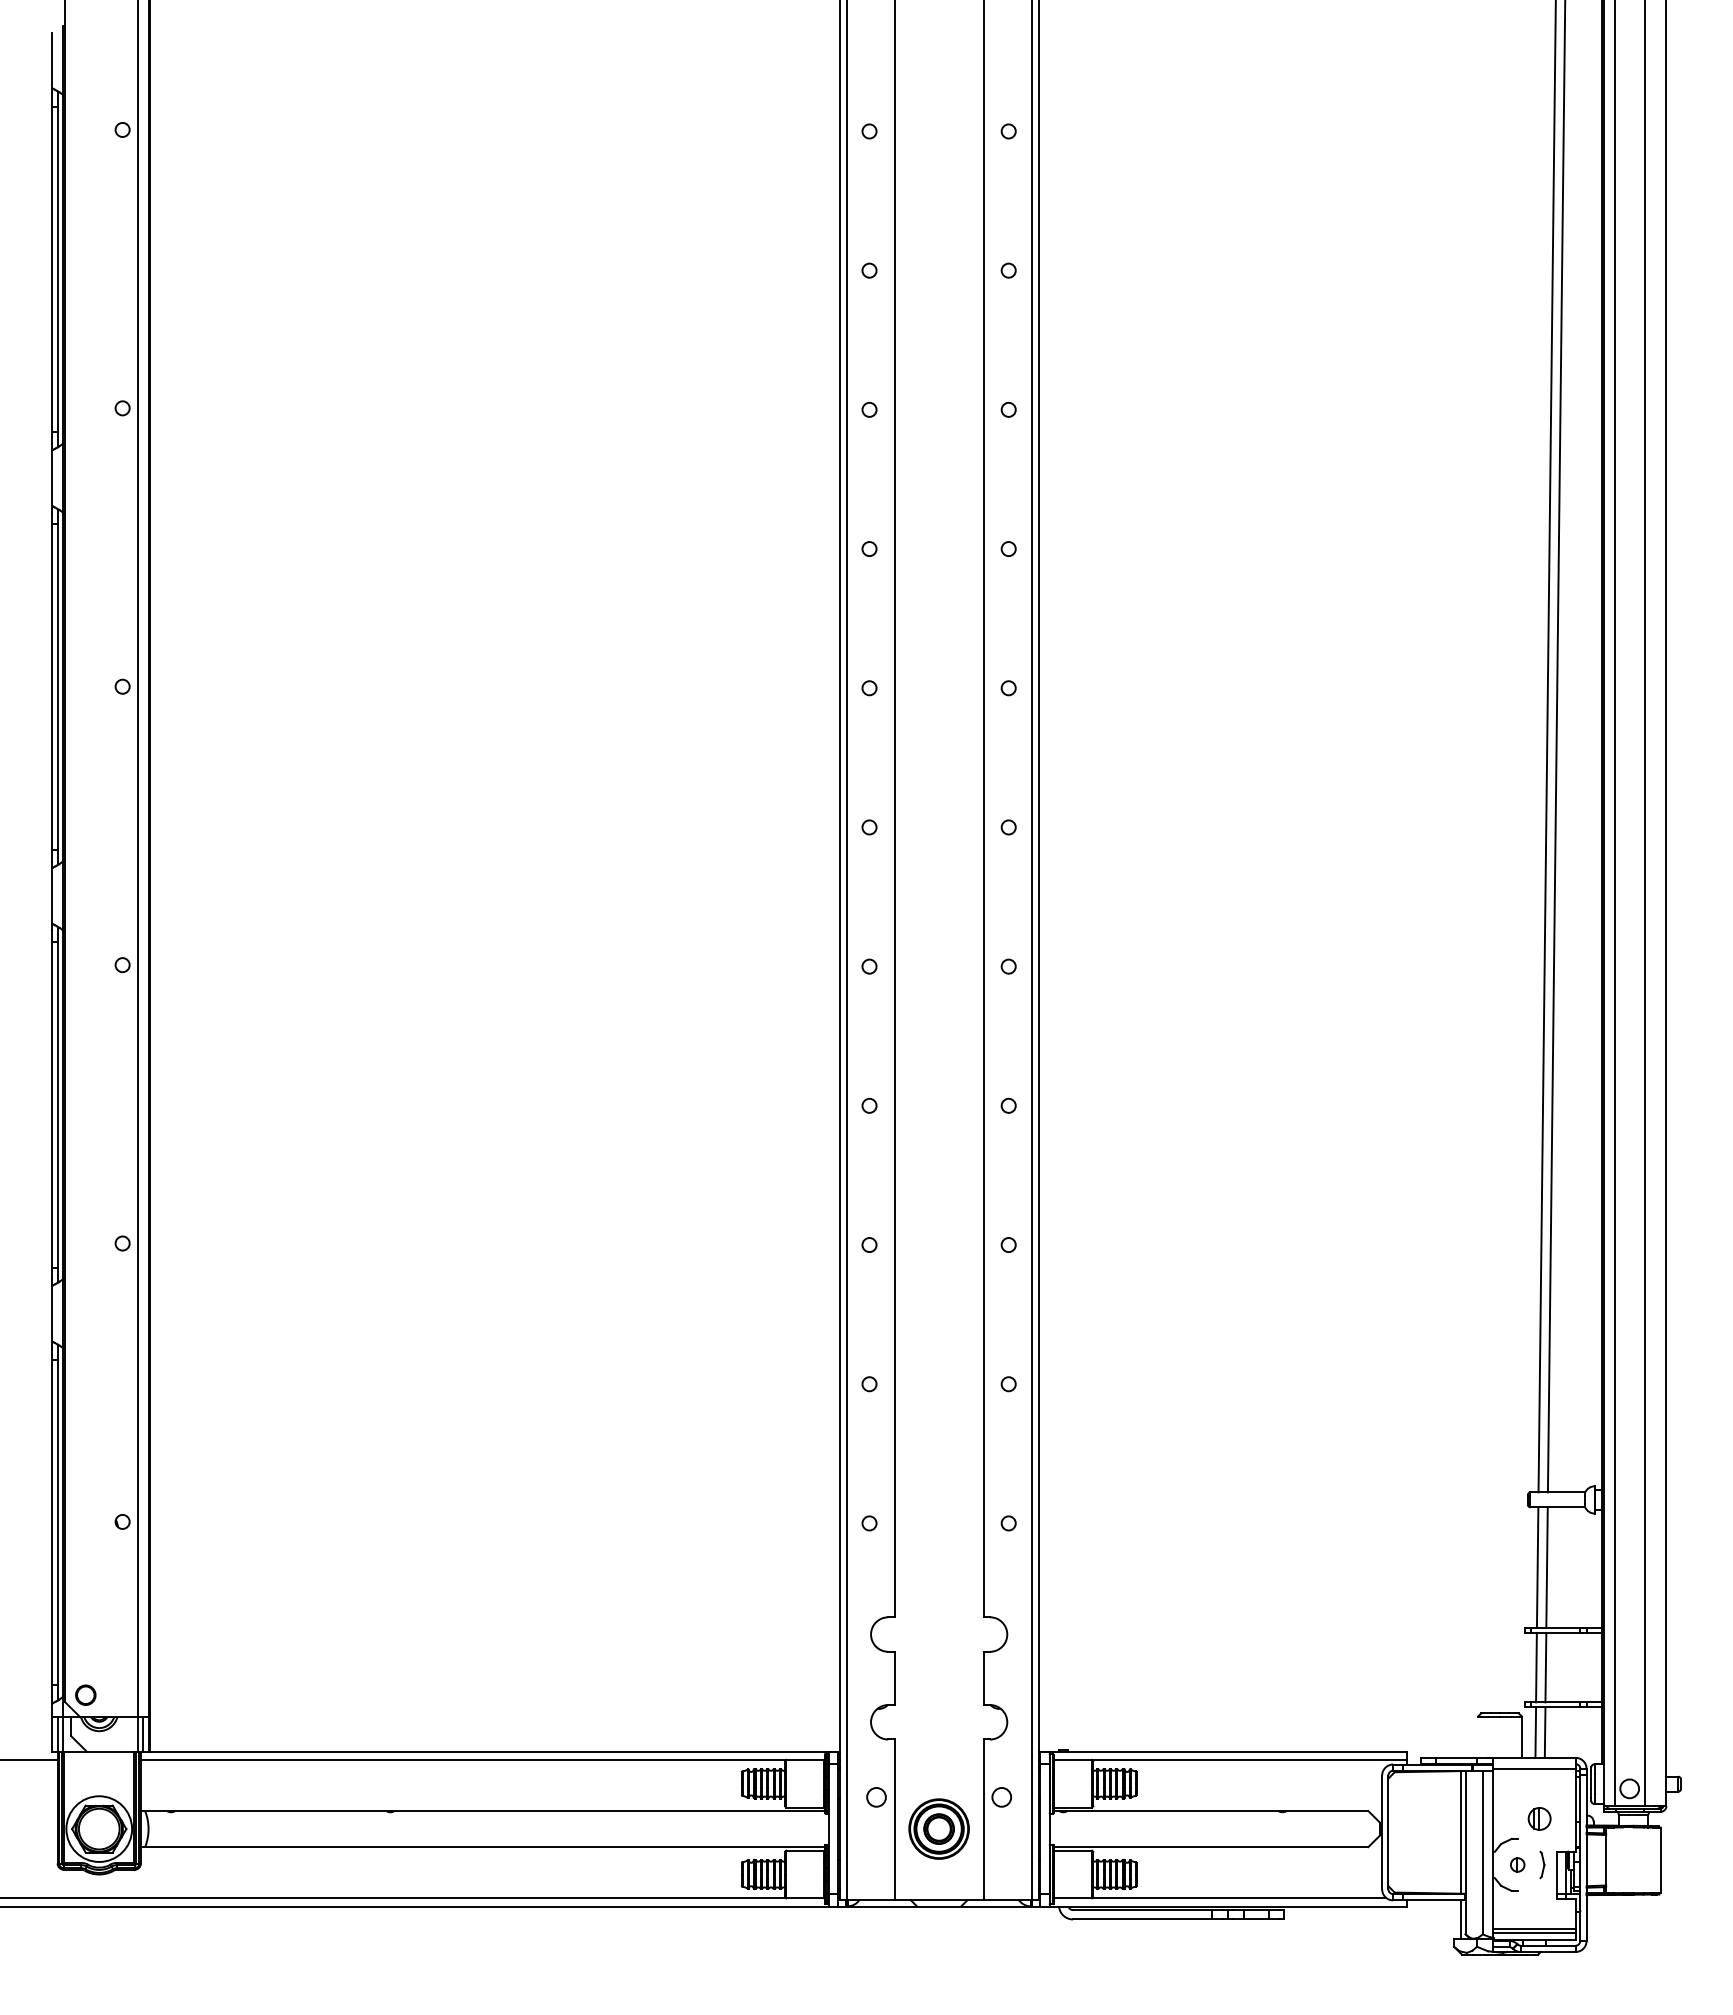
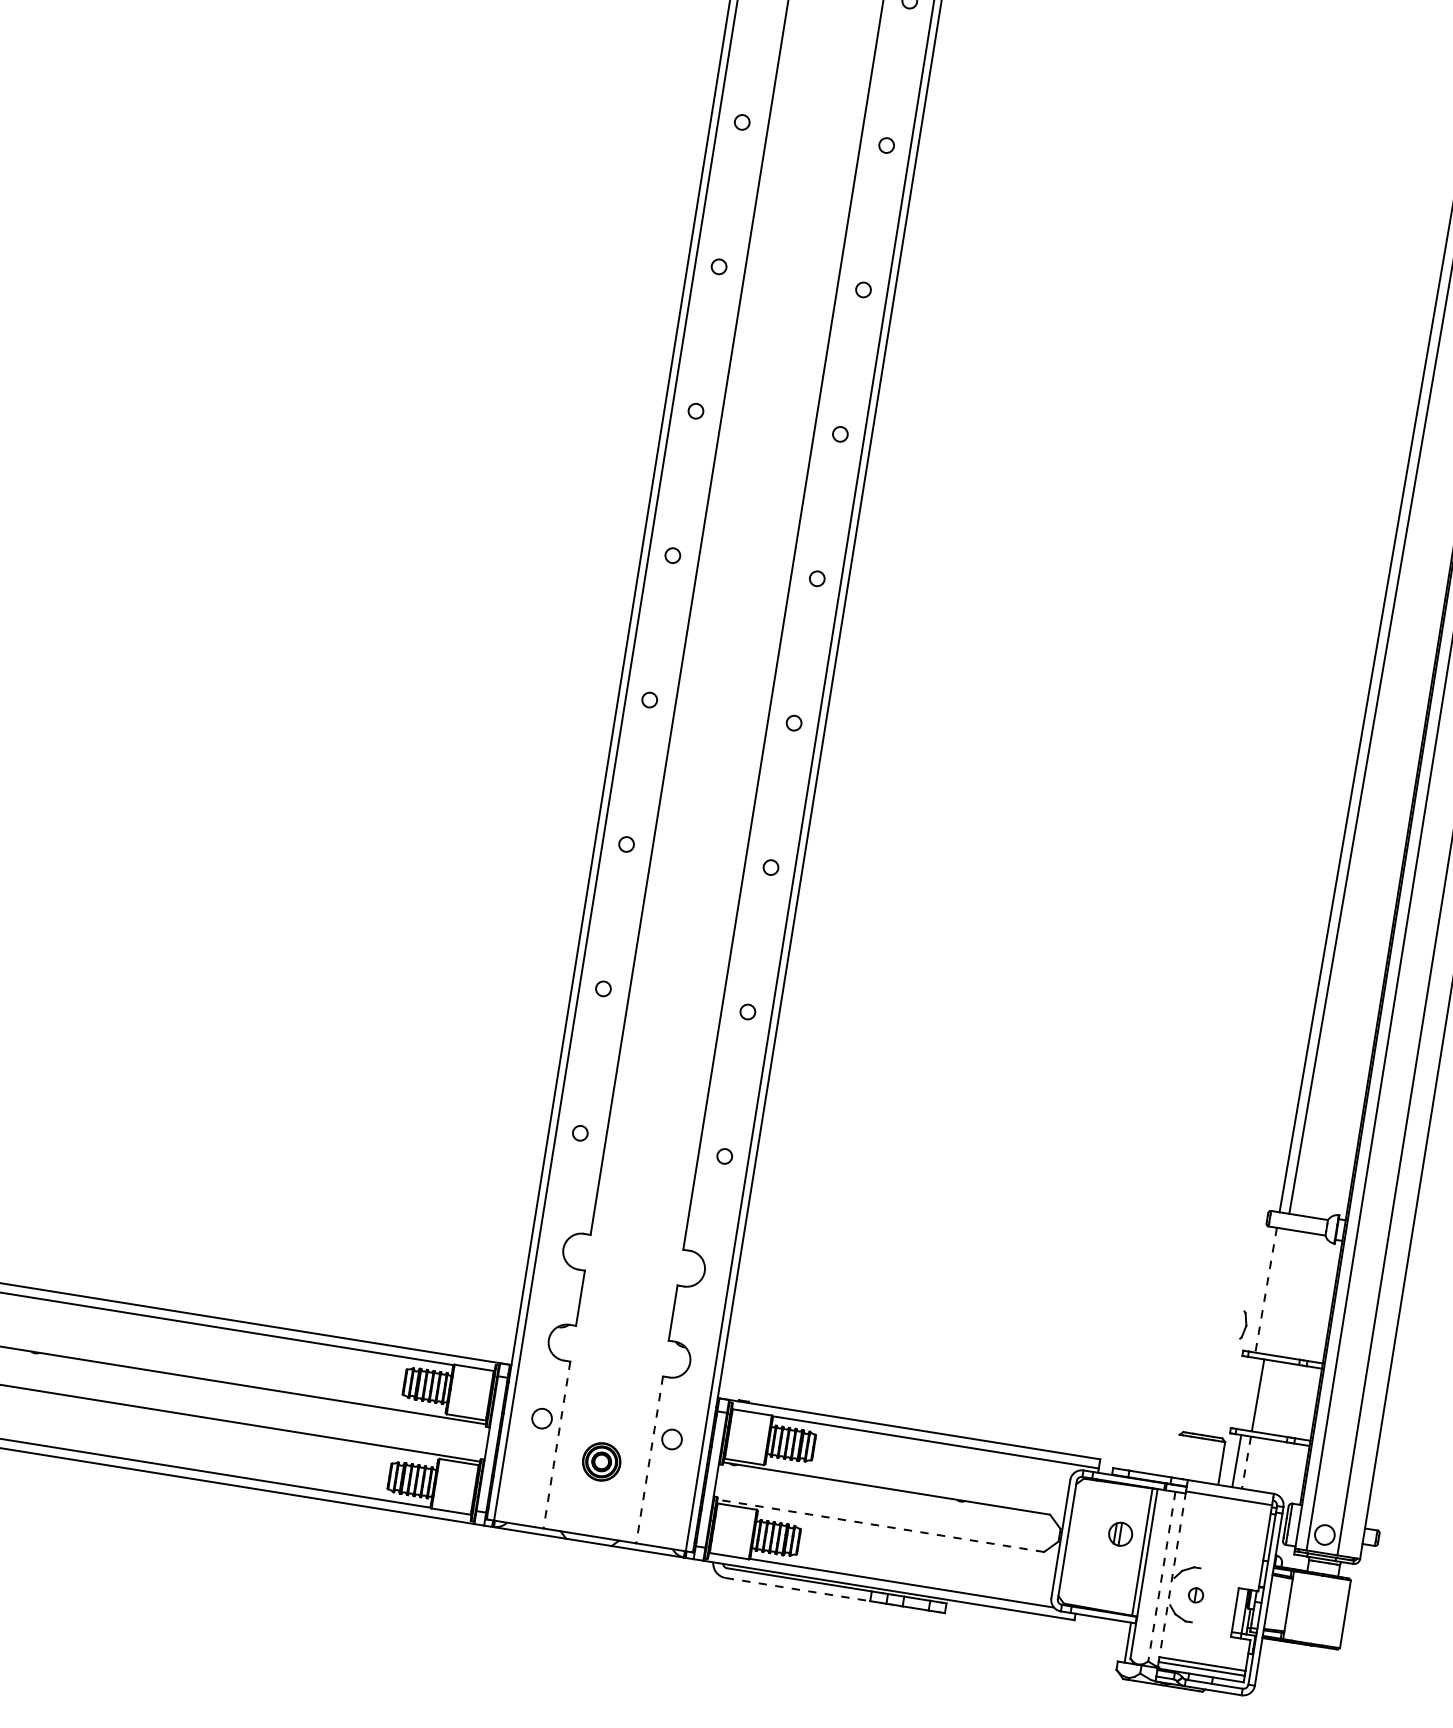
line: (1546, 1567) -> (1275, 1291), removed
line: (1537, 1568) -> (1265, 1291), solid -> dashed
line: (1536, 1667) -> (1248, 1393), removed
line: (1545, 1733) -> (1246, 1463), solid -> dashed
part: (1539, 1818) -> (1120, 1533), moved
line: (894, 1820) -> (556, 1445), solid -> dashed
line: (983, 1820) -> (649, 1460), solid -> dashed
part: (938, 1828) -> (601, 1461), size x0.6
line: (1210, 1847) -> (880, 1526), solid -> dashed
line: (1492, 1848) -> (1172, 1574), solid -> dashed
line: (1482, 1852) -> (1161, 1576), solid -> dashed
part: (1542, 1864) -> (1244, 1324), moved
line: (1142, 1919) -> (797, 1589), solid -> dashed

